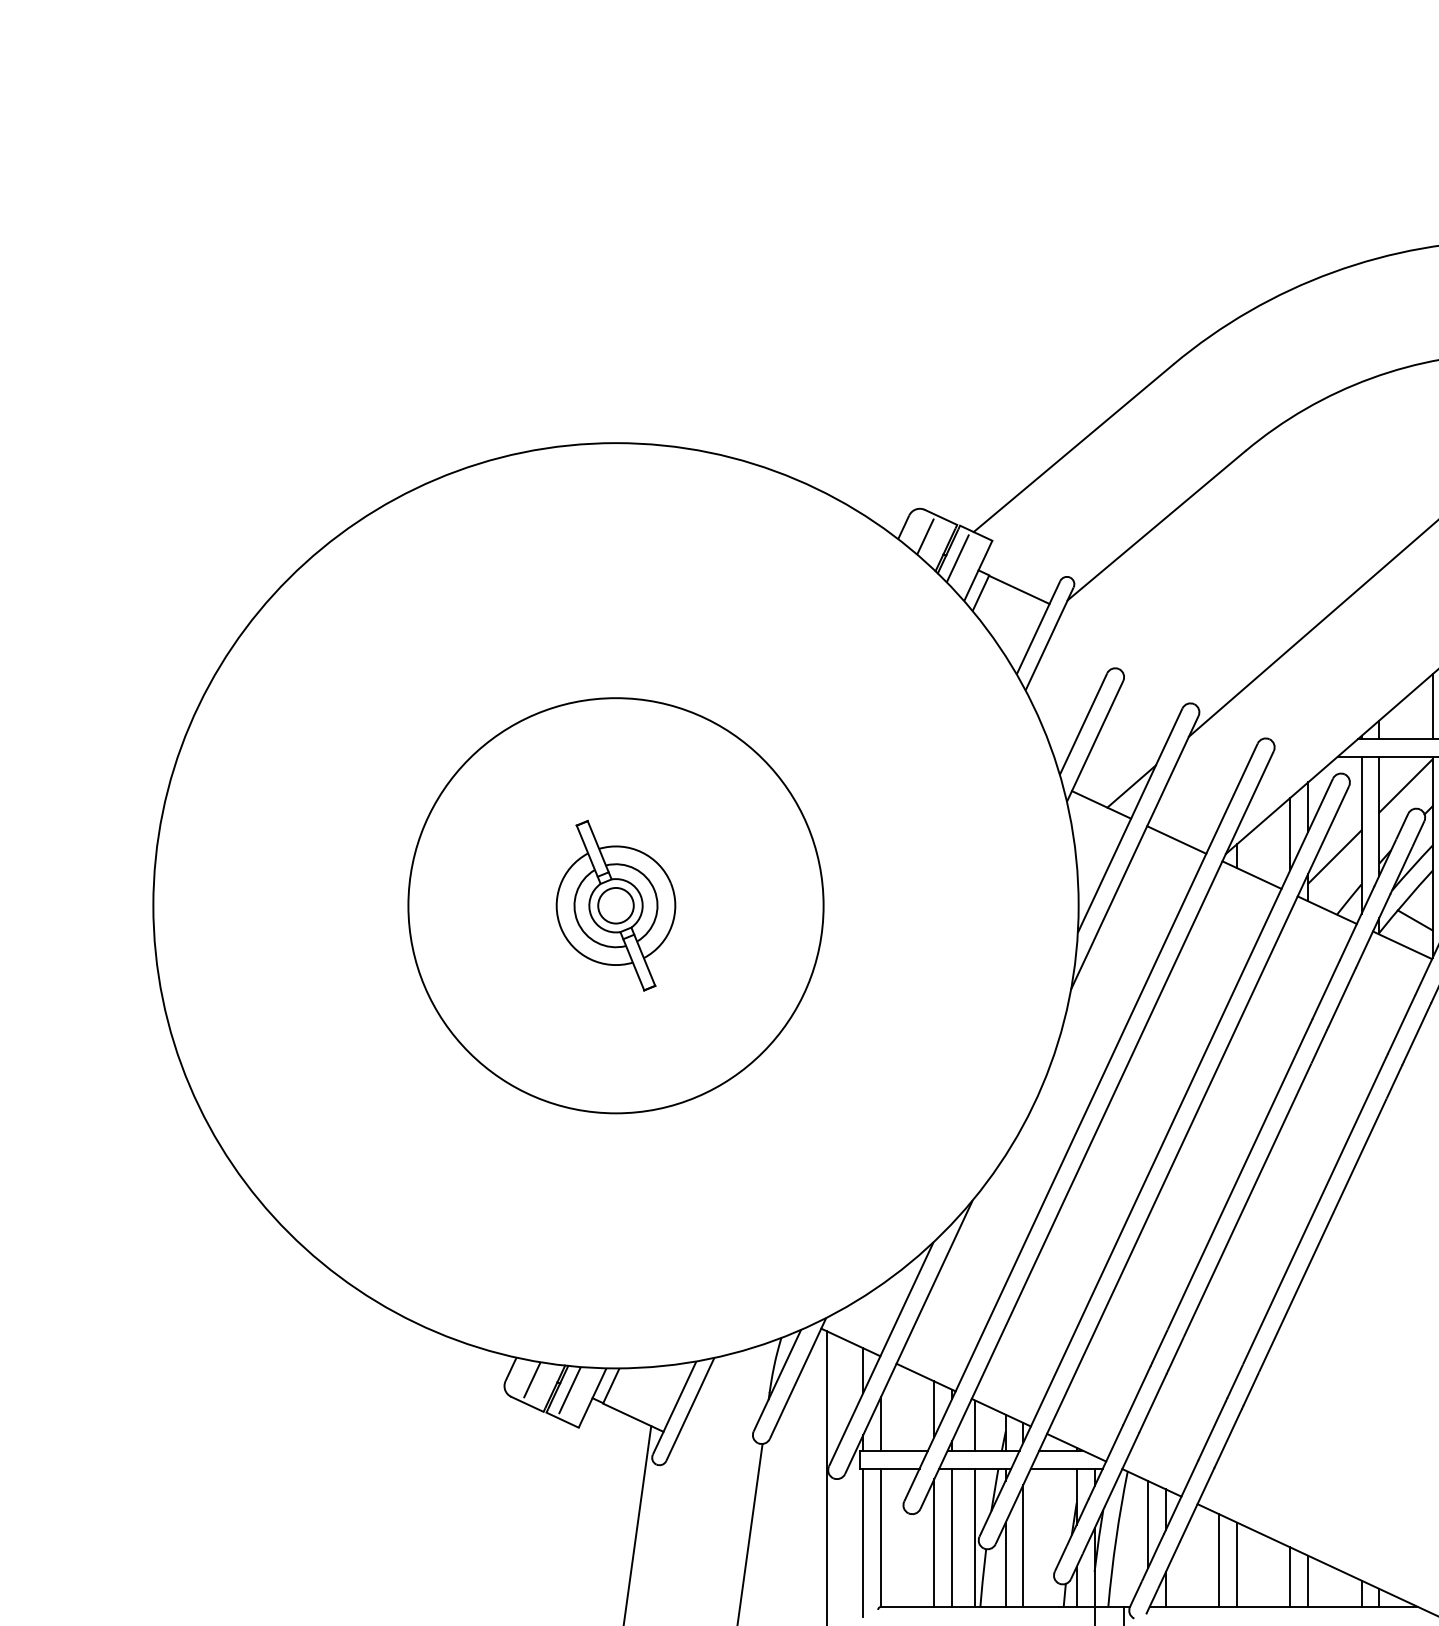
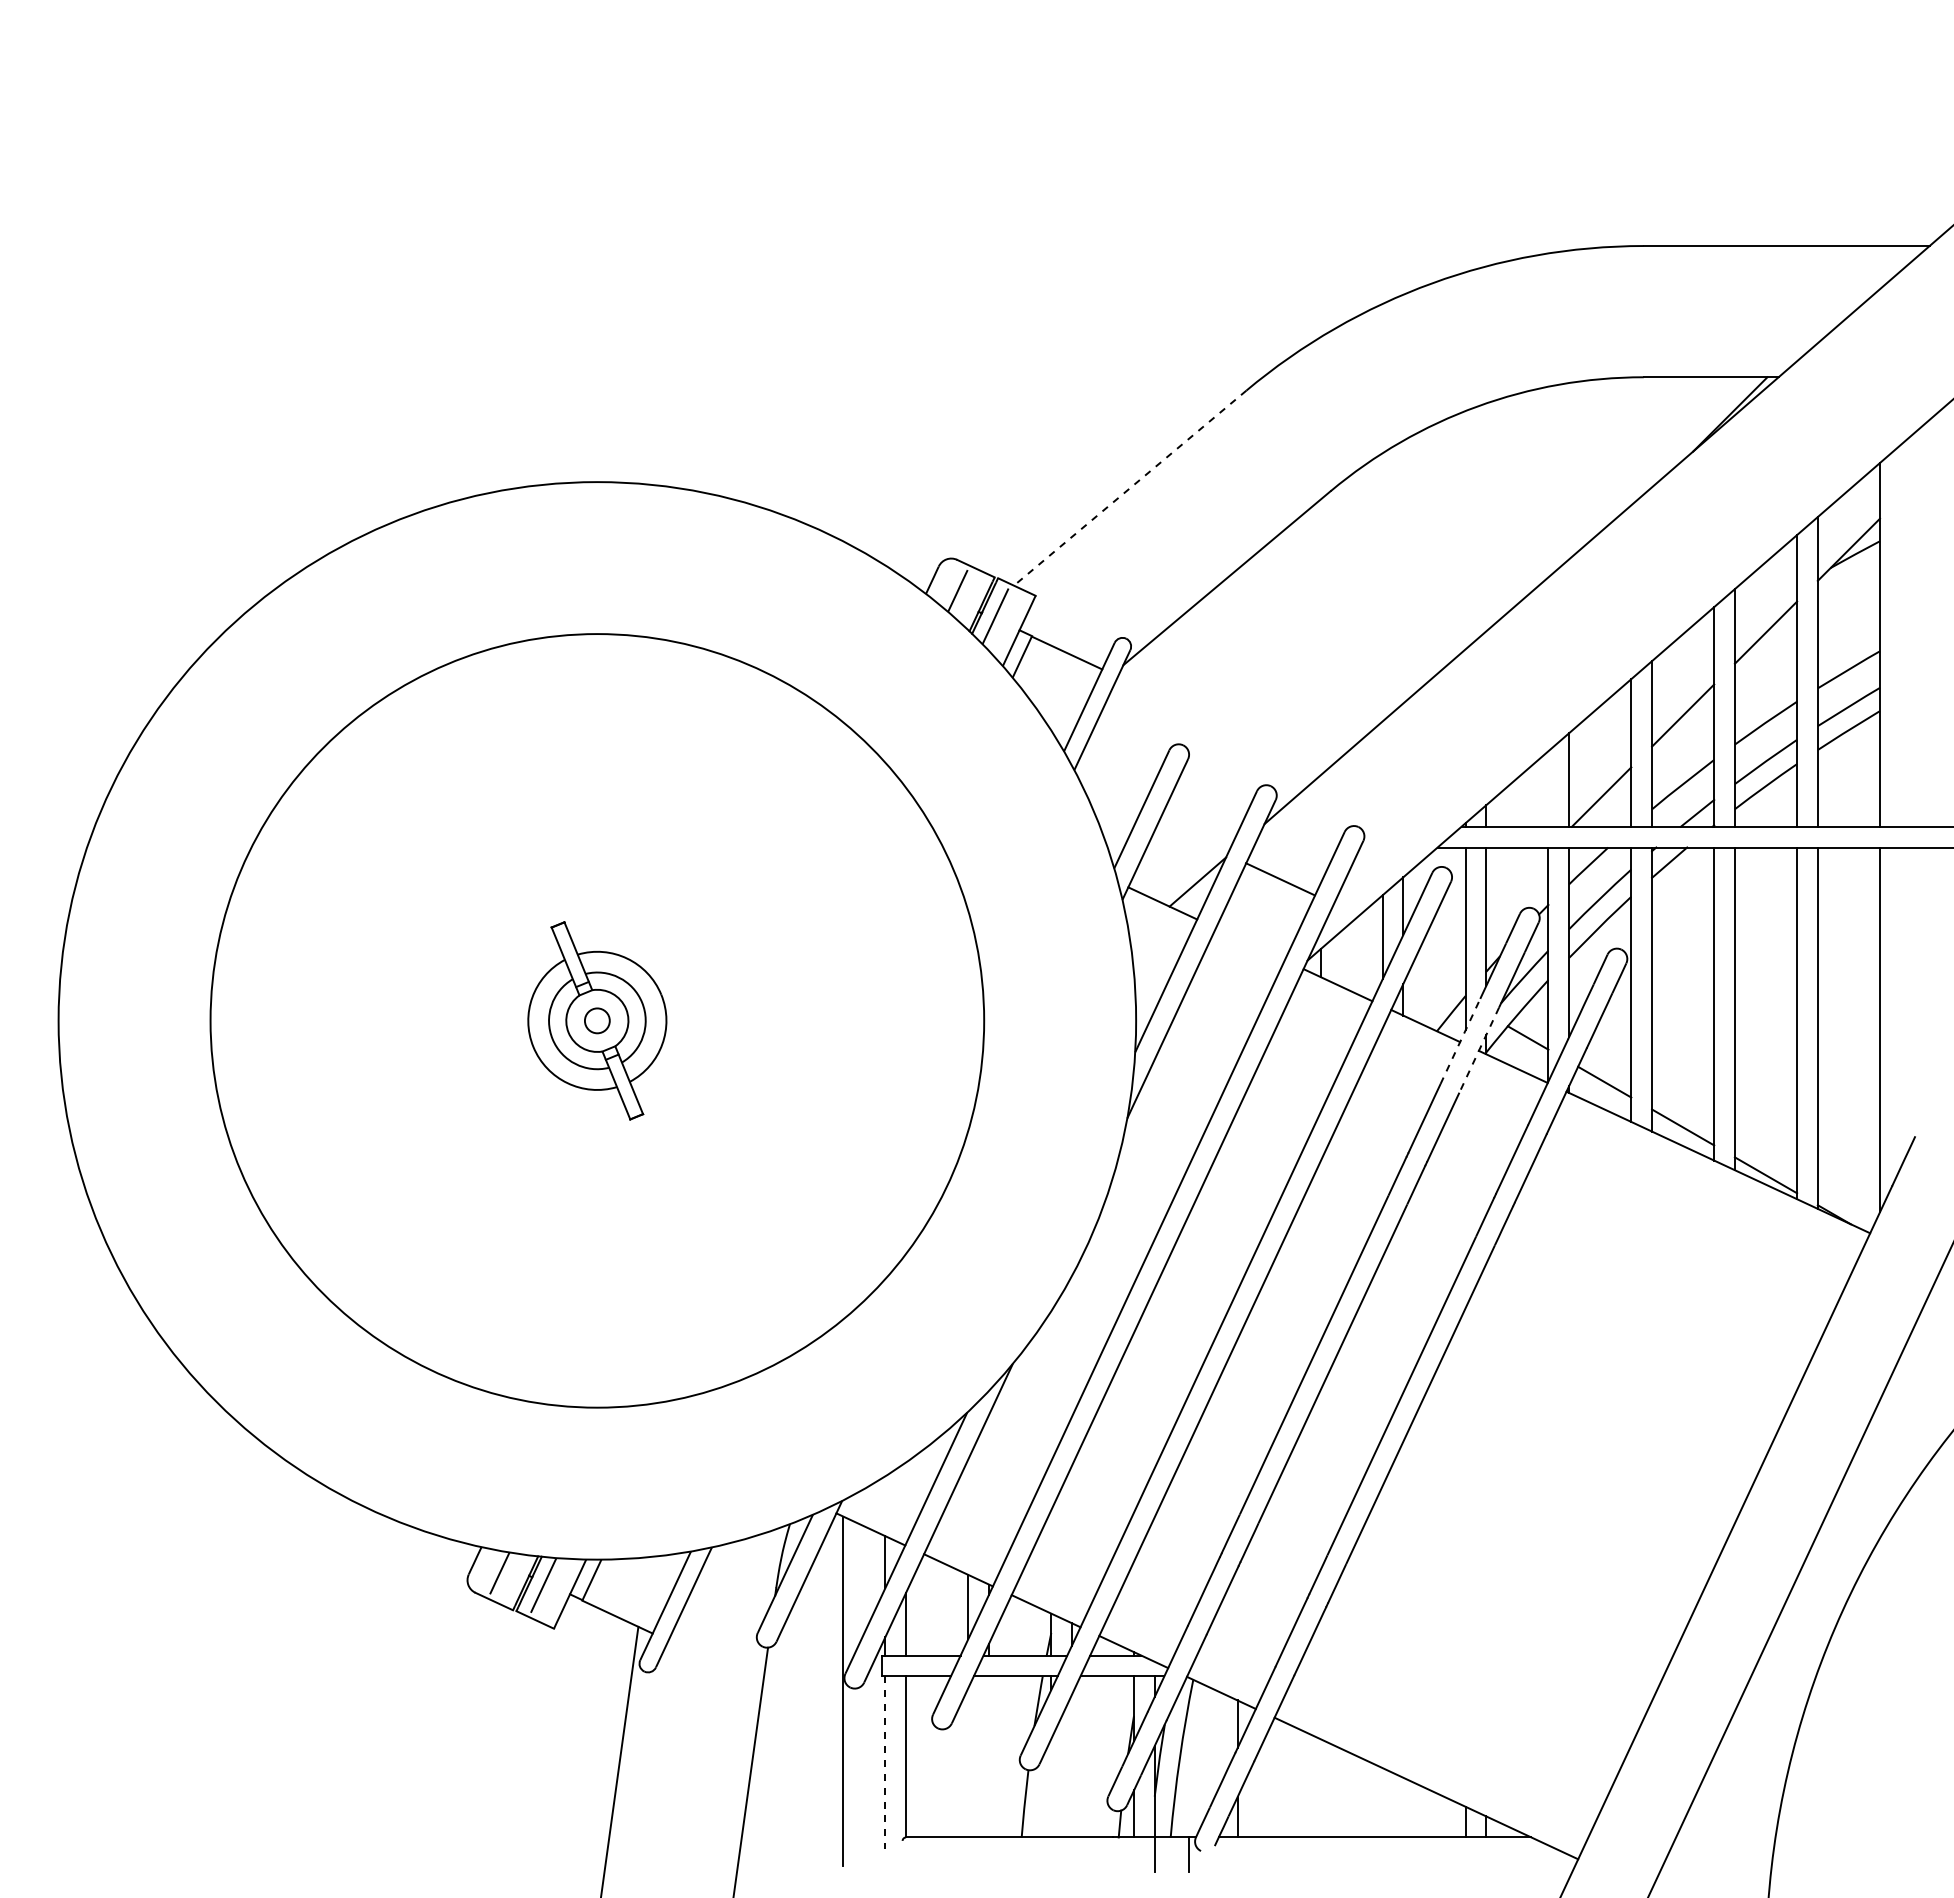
line: (1073, 448) -> (1130, 488), solid -> dashed
line: (1432, 706) -> (1548, 788), removed
line: (1406, 786) -> (1517, 881), removed
line: (1175, 840) -> (1279, 879), moved
line: (1334, 857) -> (1434, 964), removed
circle: (616, 905) -> (597, 1020), size x0.6
circle: (616, 905) -> (597, 1020), size x1.6
line: (1357, 923) -> (1460, 1041), solid -> dashed
line: (1373, 931) -> (1479, 1050), solid -> dashed
line: (975, 1425) -> (1015, 1626), removed
line: (1147, 1524) -> (1216, 1741), removed
line: (951, 1537) -> (988, 1756), removed
line: (975, 1537) -> (1015, 1756), removed
line: (934, 1542) -> (968, 1762), removed
line: (863, 1543) -> (885, 1763), solid -> dashed
line: (1023, 1545) -> (1071, 1765), removed
line: (1218, 1560) -> (1299, 1783), removed
line: (1005, 1564) -> (1051, 1788), removed
line: (1236, 1564) -> (1320, 1788), removed
line: (1290, 1576) -> (1382, 1802), removed
line: (1308, 1581) -> (1403, 1807), removed

